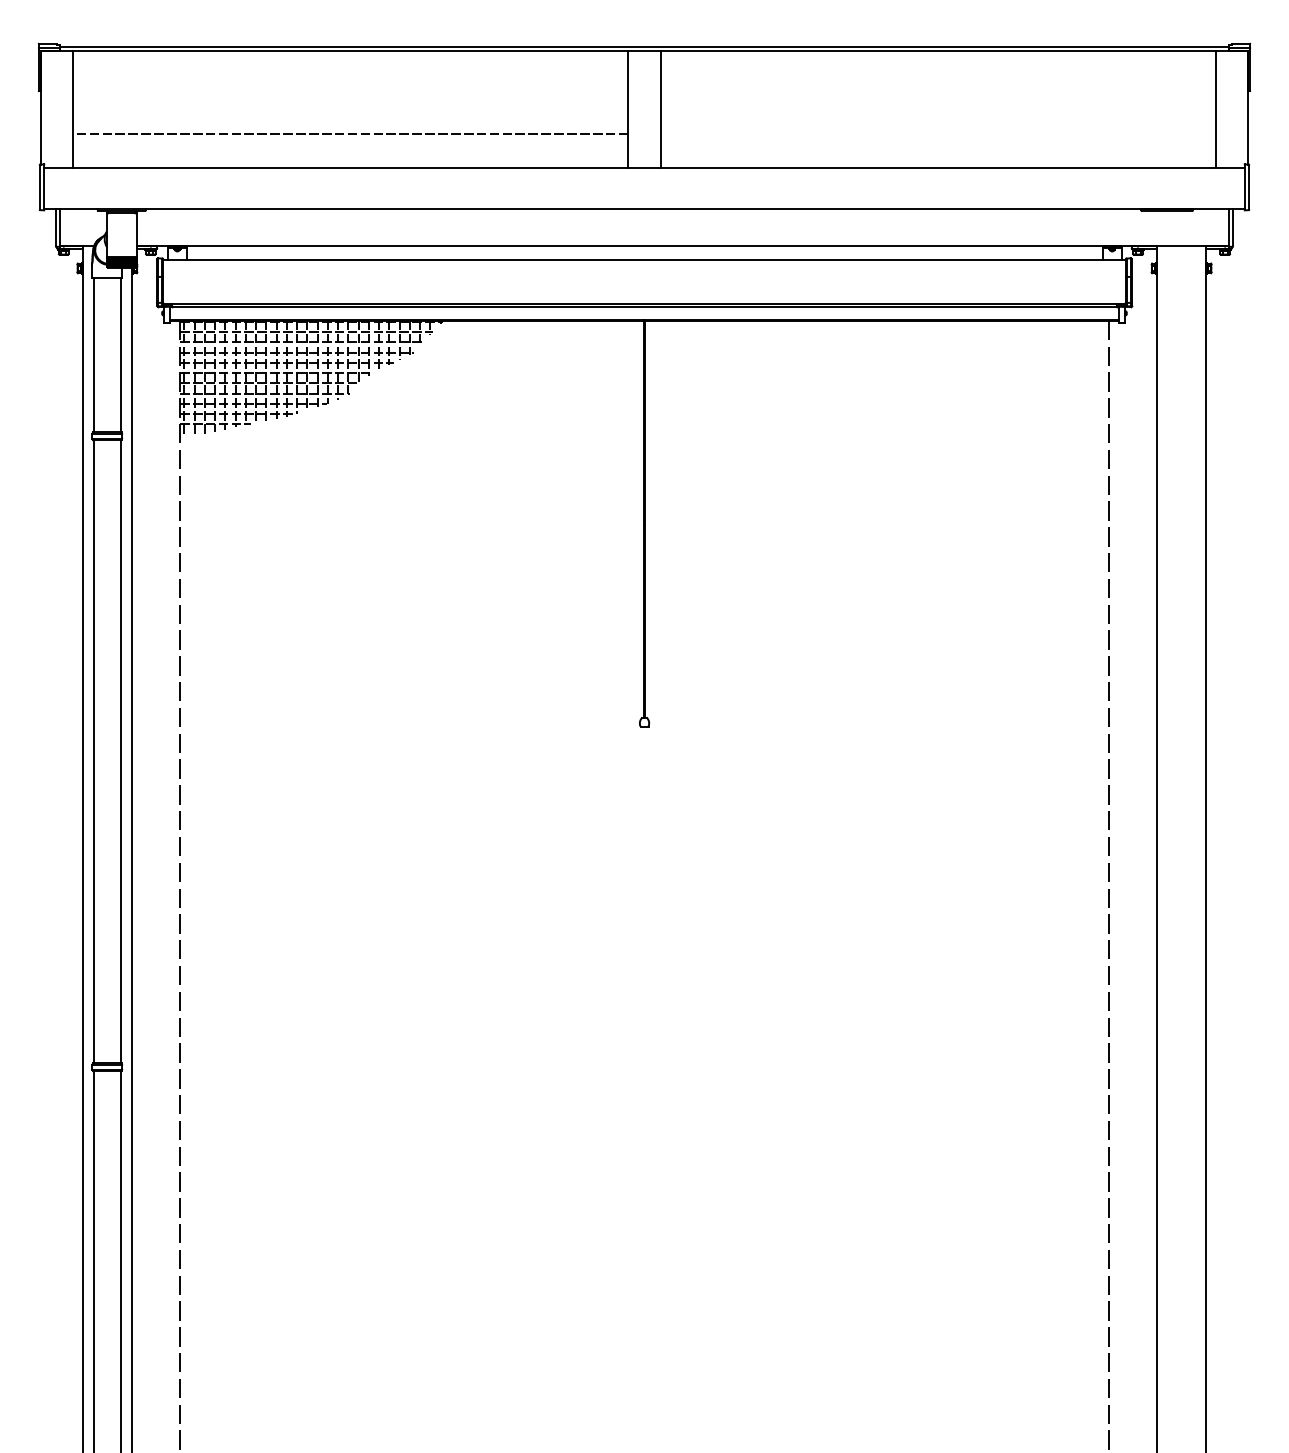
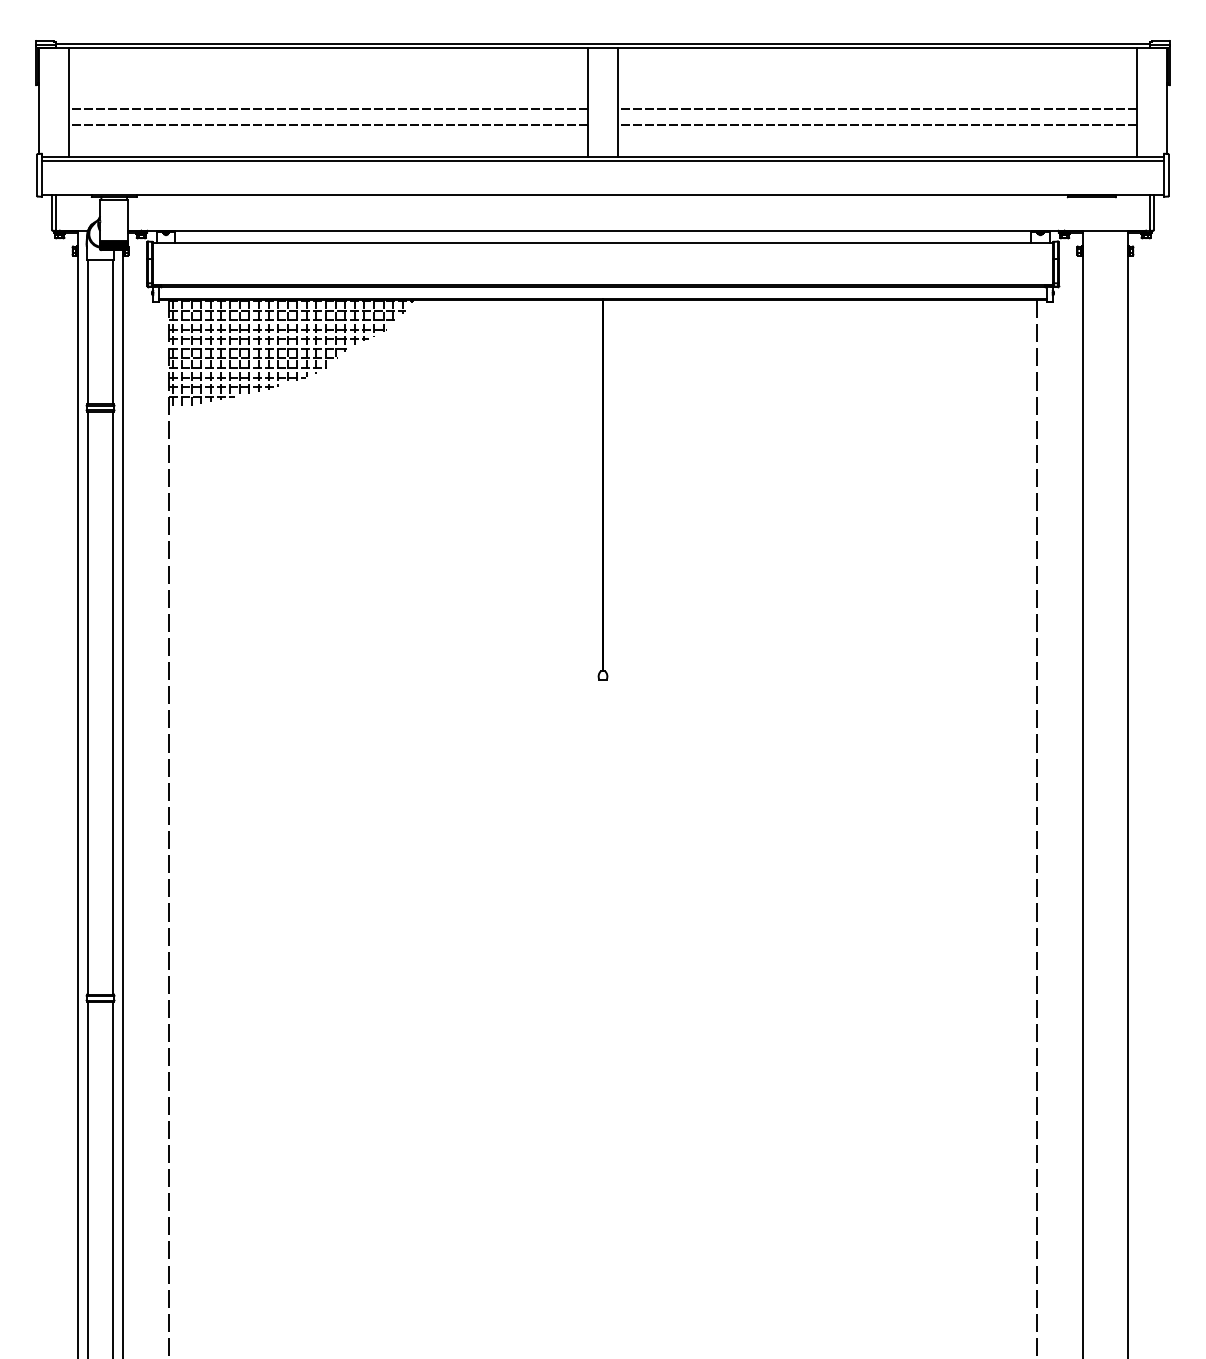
line: (349, 115) -> (327, 108), added
line: (937, 115) -> (877, 108), added
line: (937, 134) -> (877, 125), added
line: (643, 171) -> (602, 160), added

